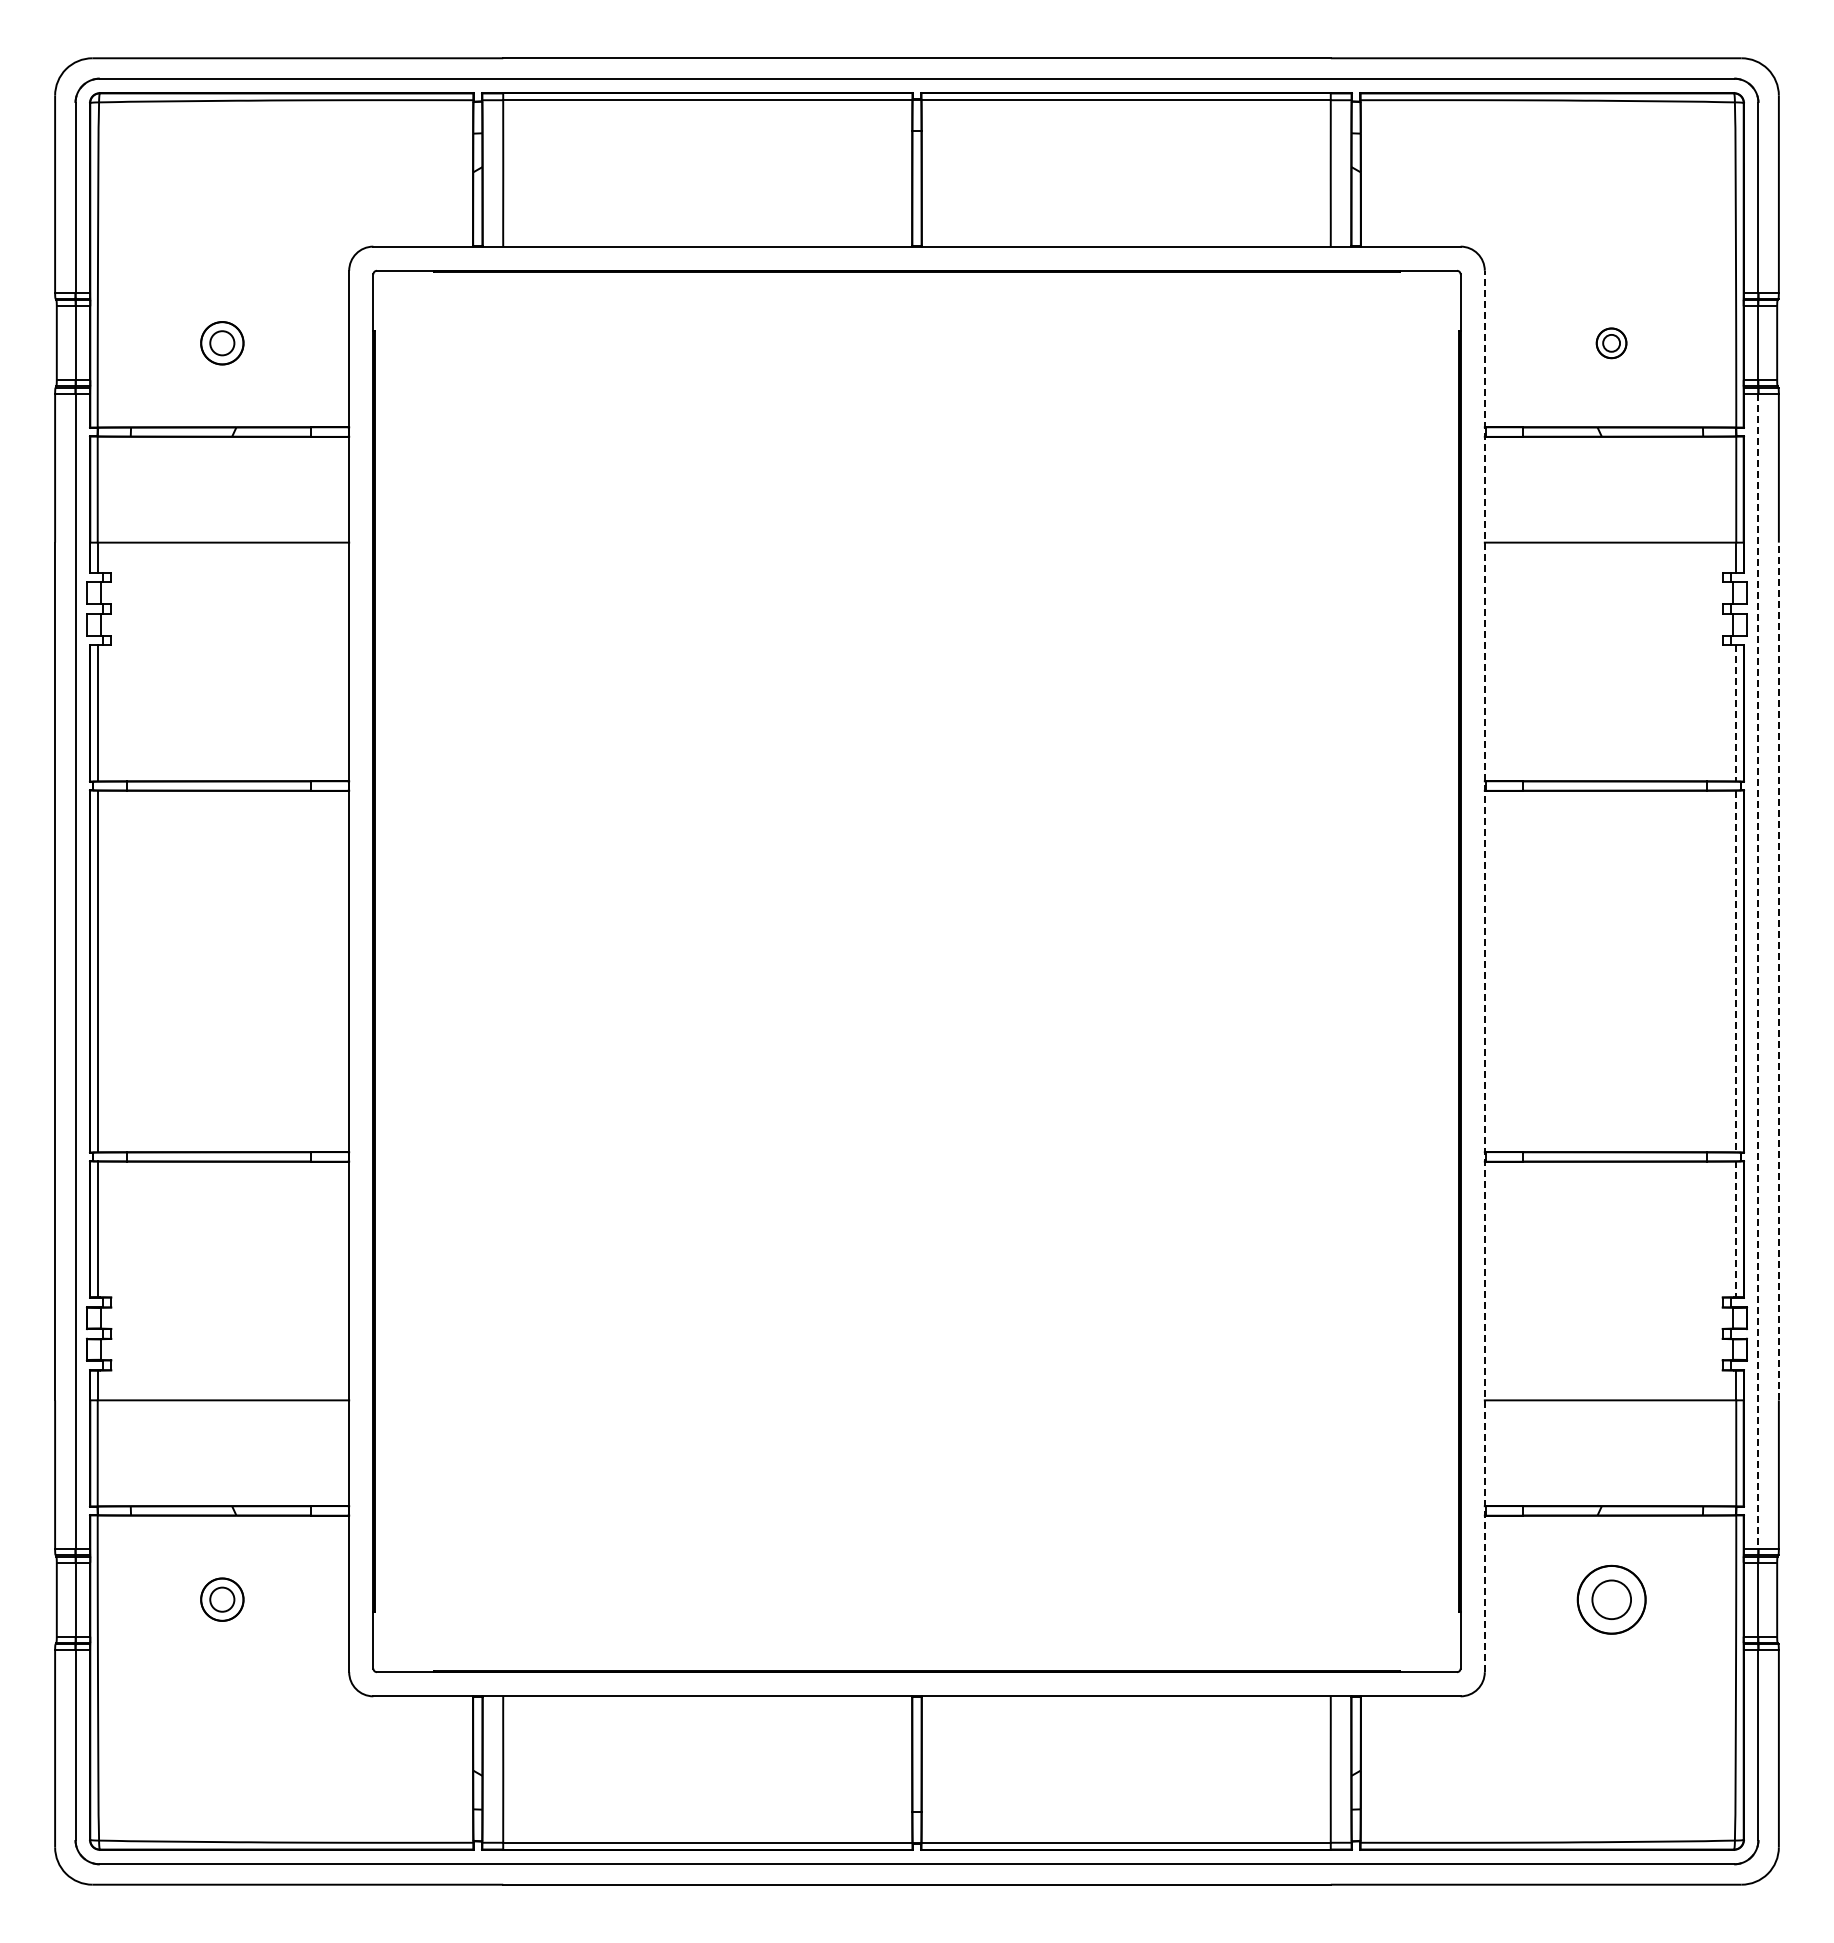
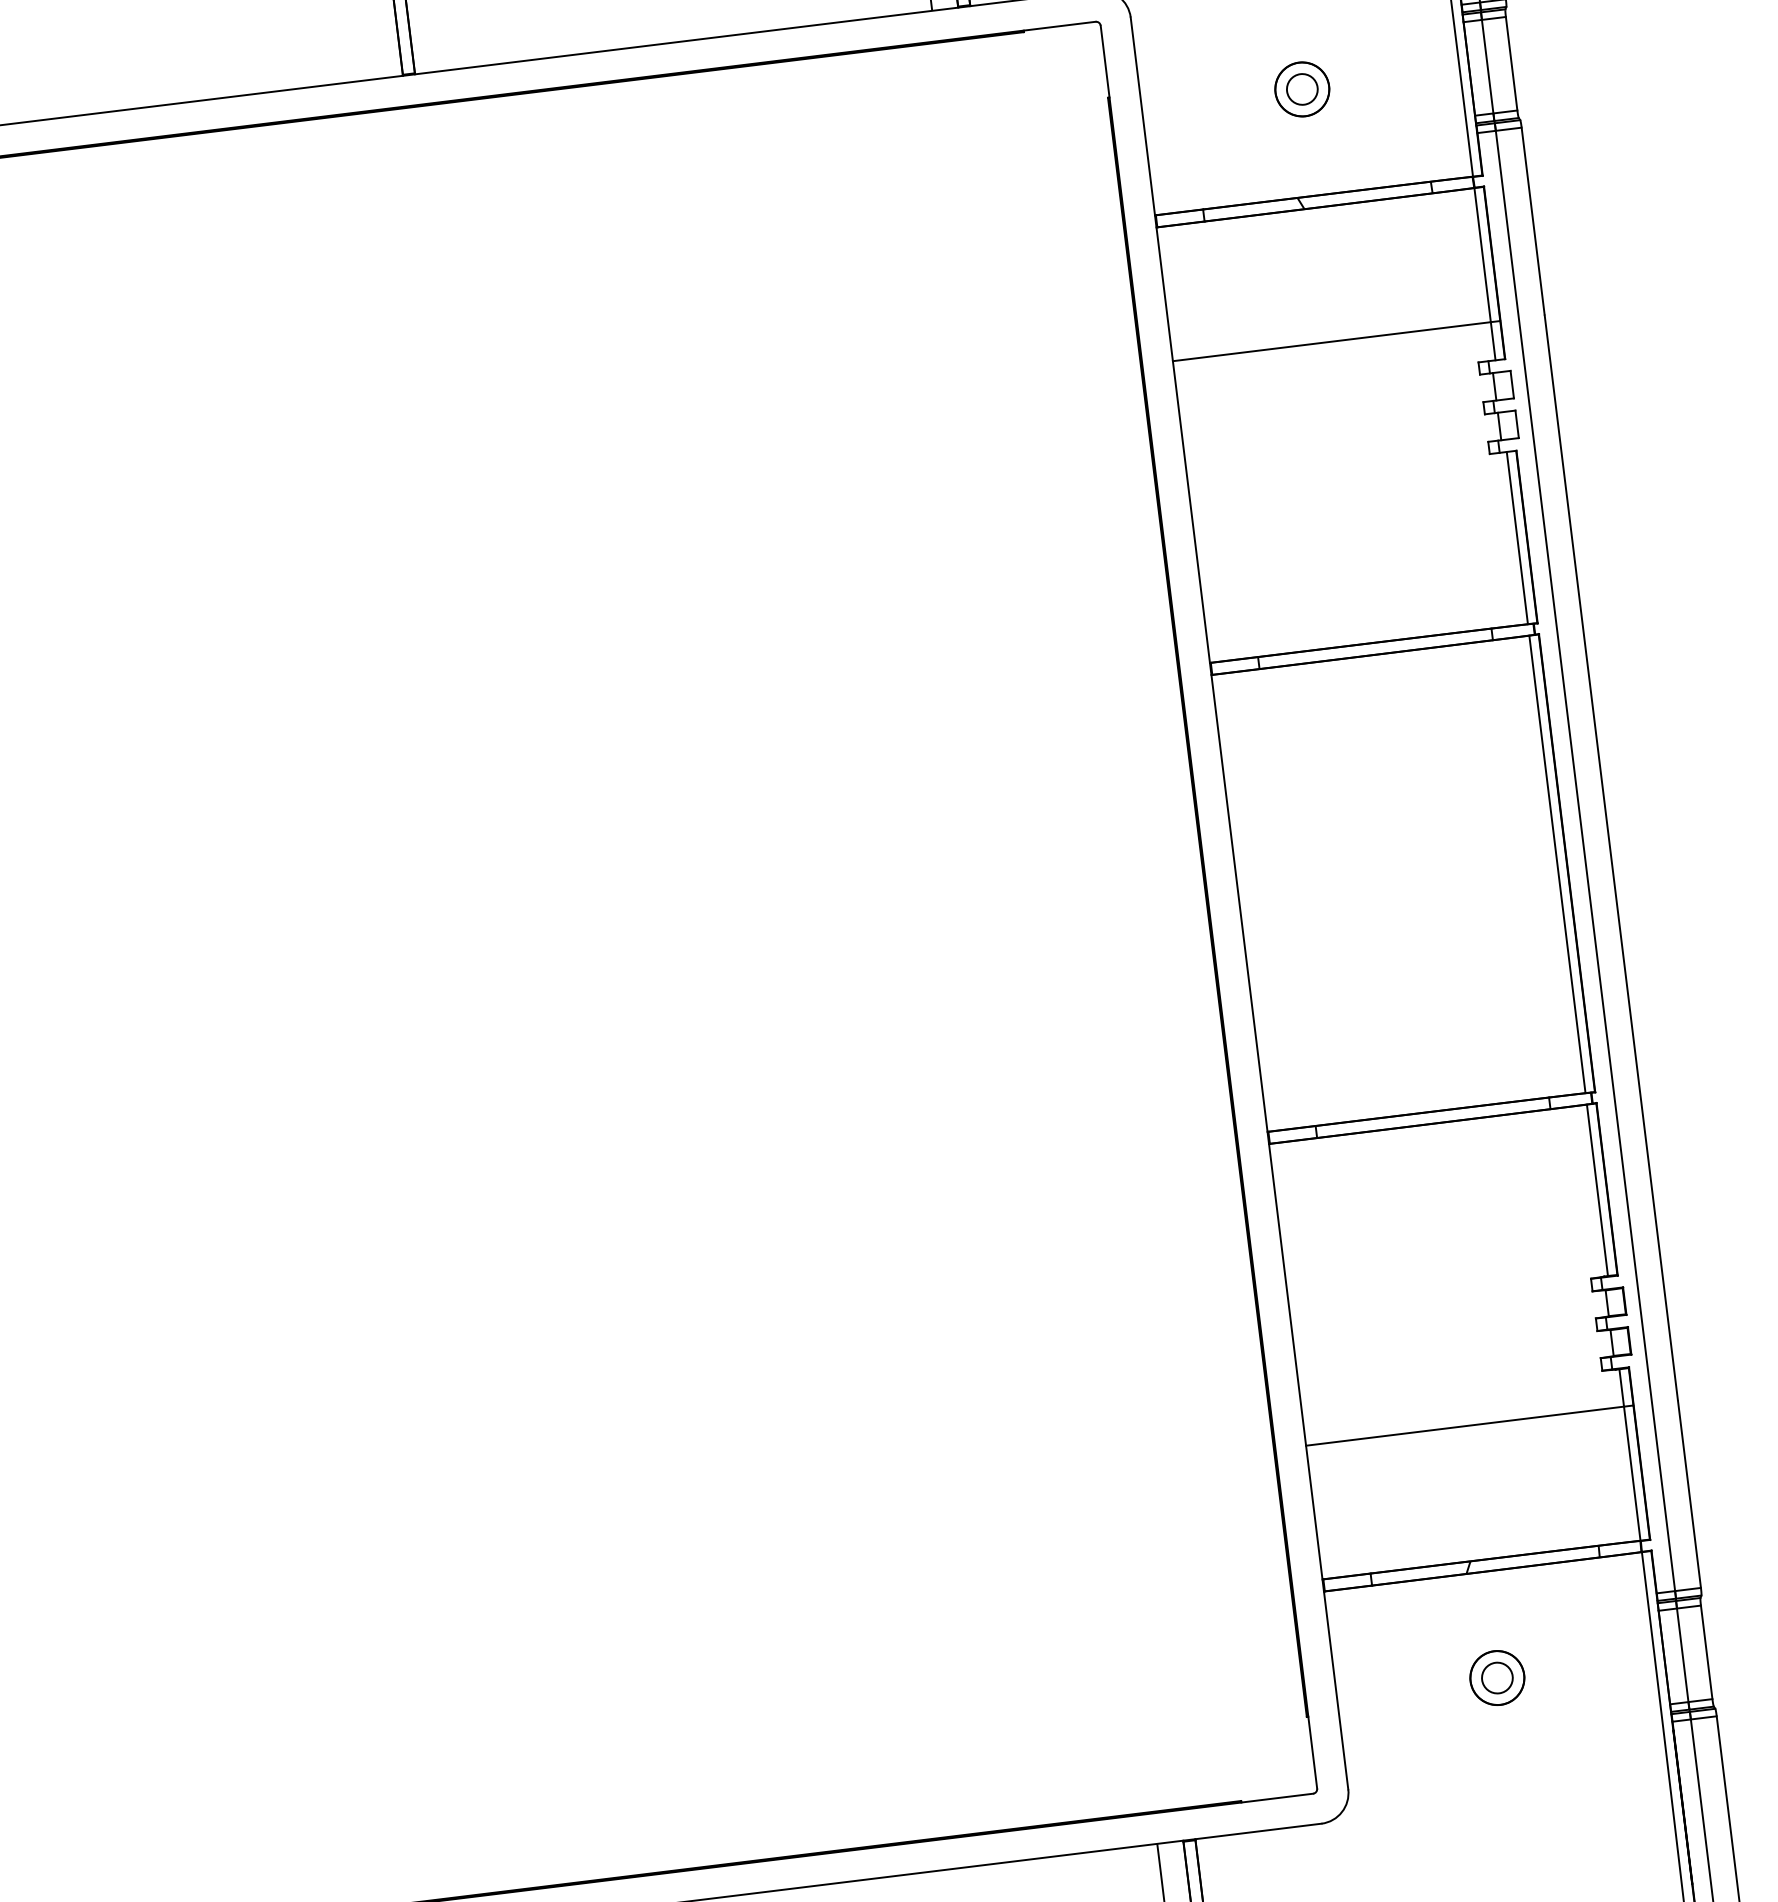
part: (1611, 343) -> (1302, 89), size x1.43
line: (1736, 713) -> (1517, 538), dashed -> solid
line: (1484, 971) -> (1239, 903), dashed -> solid
line: (1736, 971) -> (1557, 864), dashed -> solid
line: (1758, 971) -> (1585, 860), dashed -> solid
line: (1778, 971) -> (1610, 857), dashed -> solid
line: (1736, 1229) -> (1597, 1190), dashed -> solid
part: (1611, 1599) -> (1497, 1677), size x0.62

